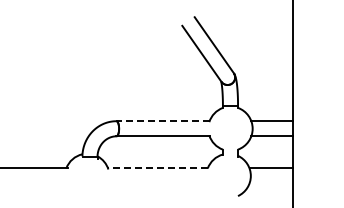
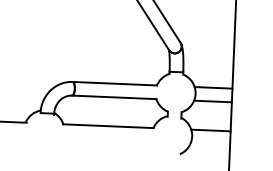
line: (163, 121) -> (115, 83), dashed -> solid
line: (158, 168) -> (108, 126), dashed -> solid

